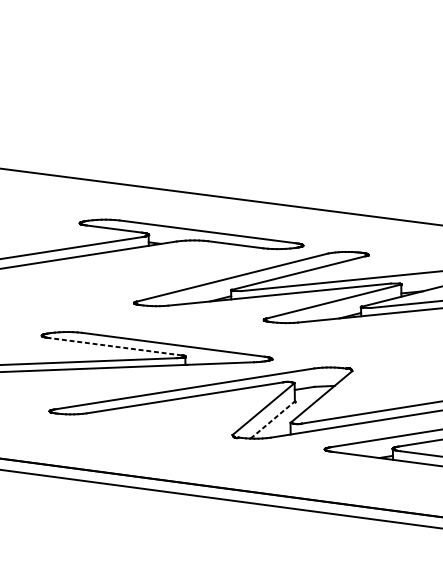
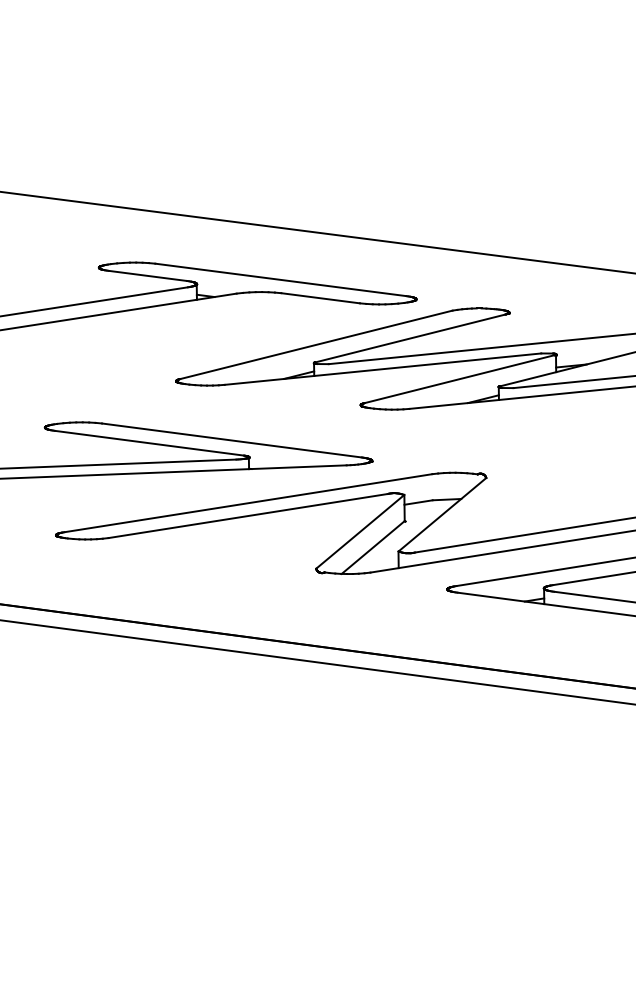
line: (114, 346) -> (148, 443), dashed -> solid
line: (272, 420) -> (373, 547), dashed -> solid

